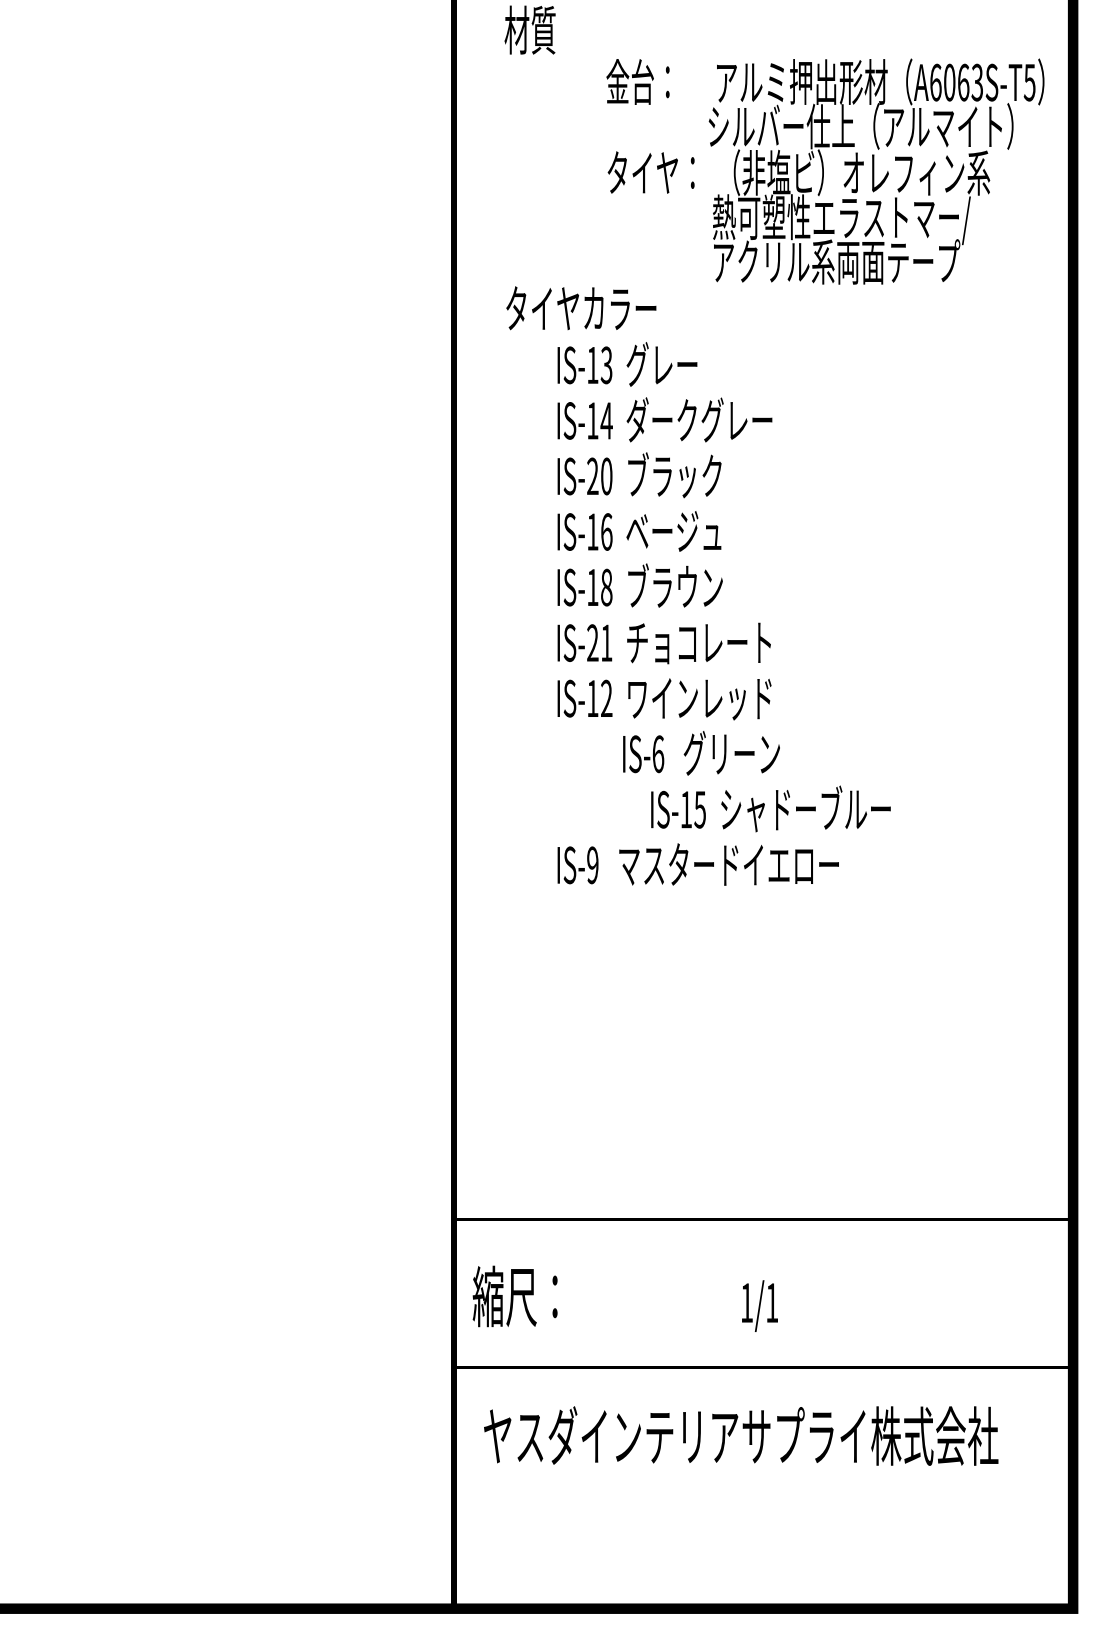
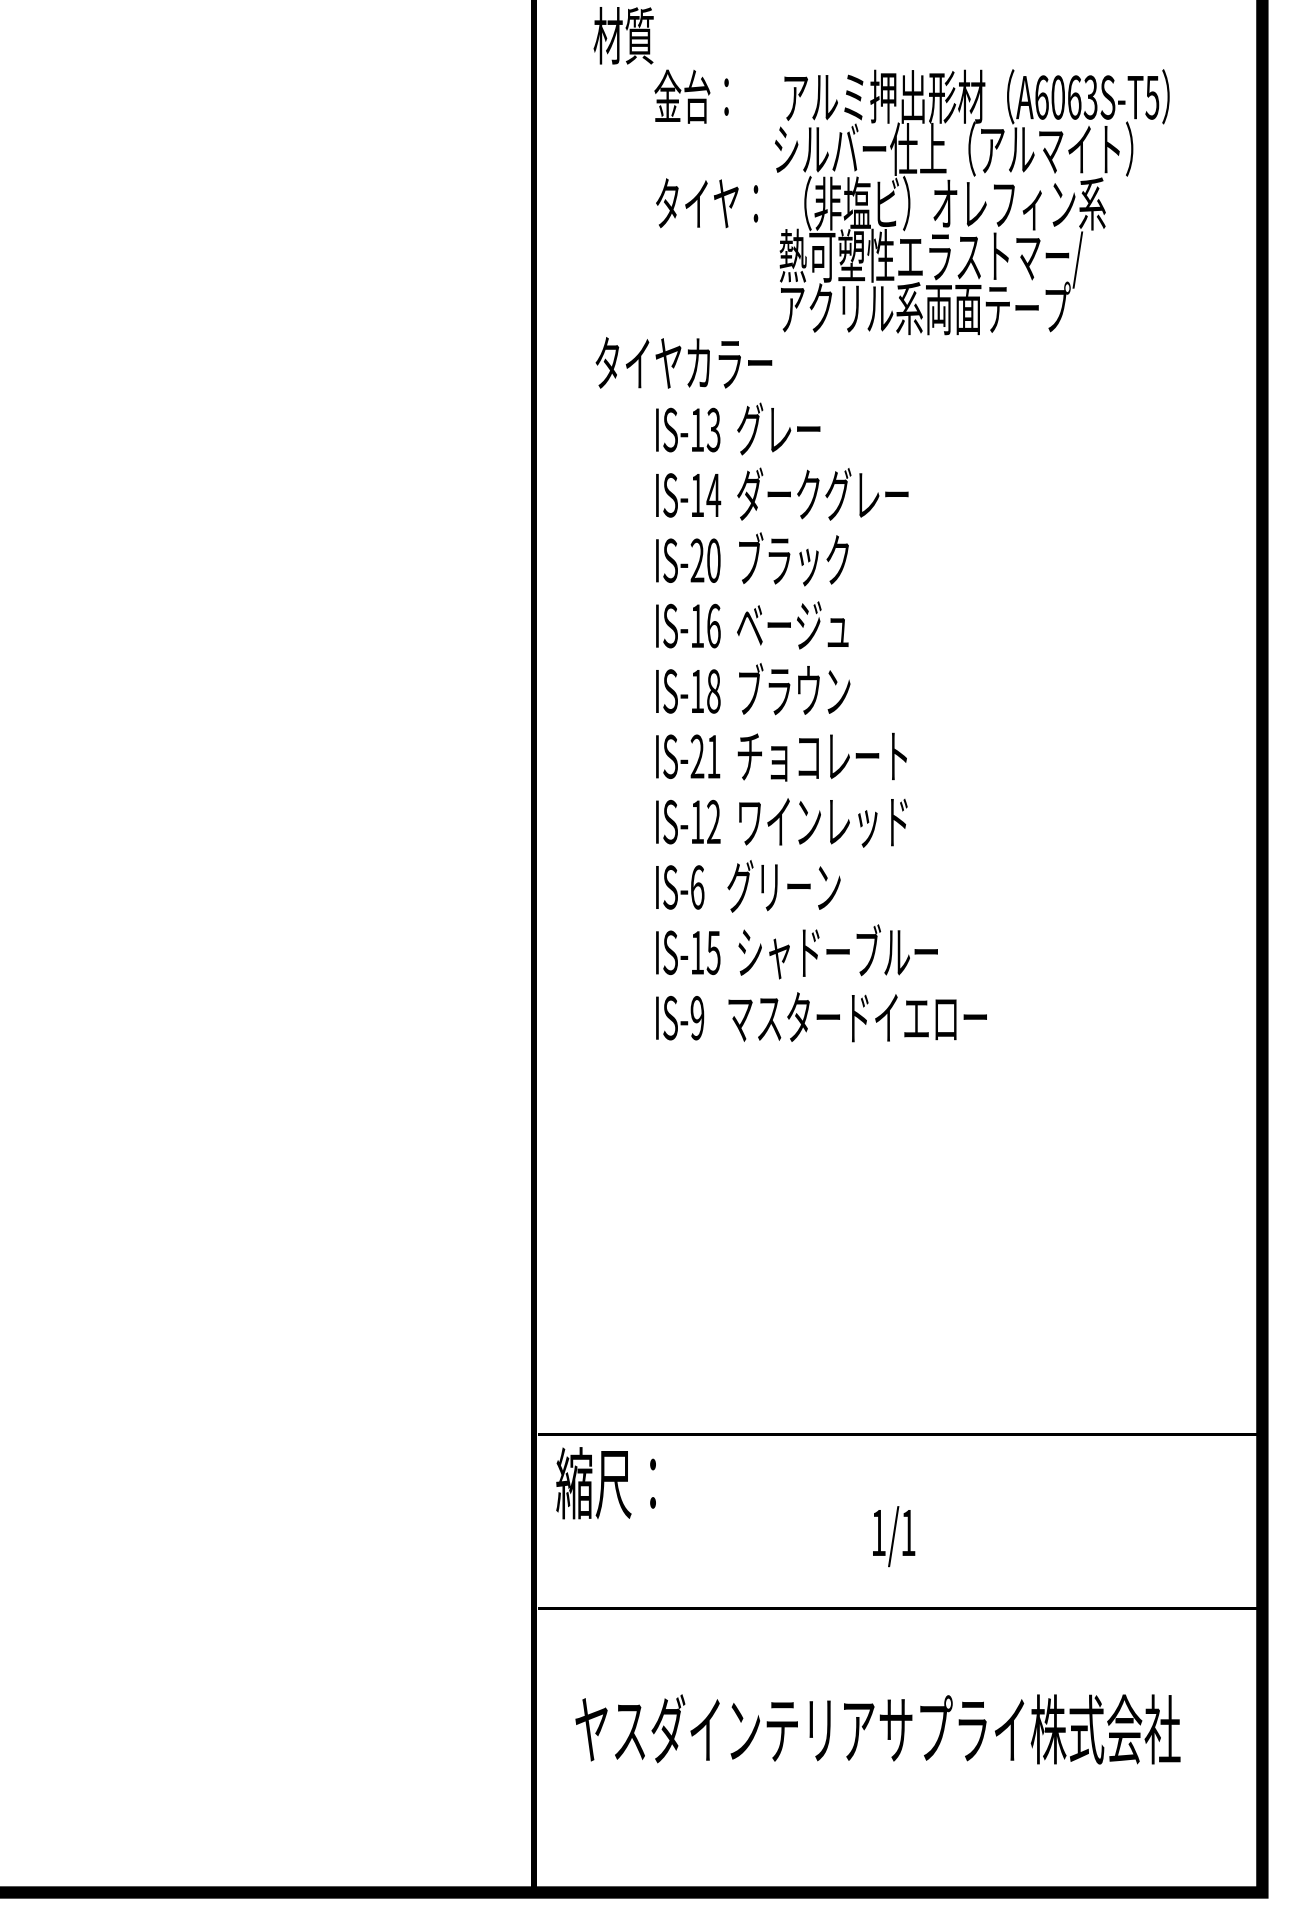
text: (824, 171) -> (911, 202), moved
text: (701, 753) -> (748, 886), moved
text: (770, 808) -> (796, 951), moved
text: (514, 1296) -> (605, 1483), moved
text: (740, 1436) -> (877, 1729), moved

